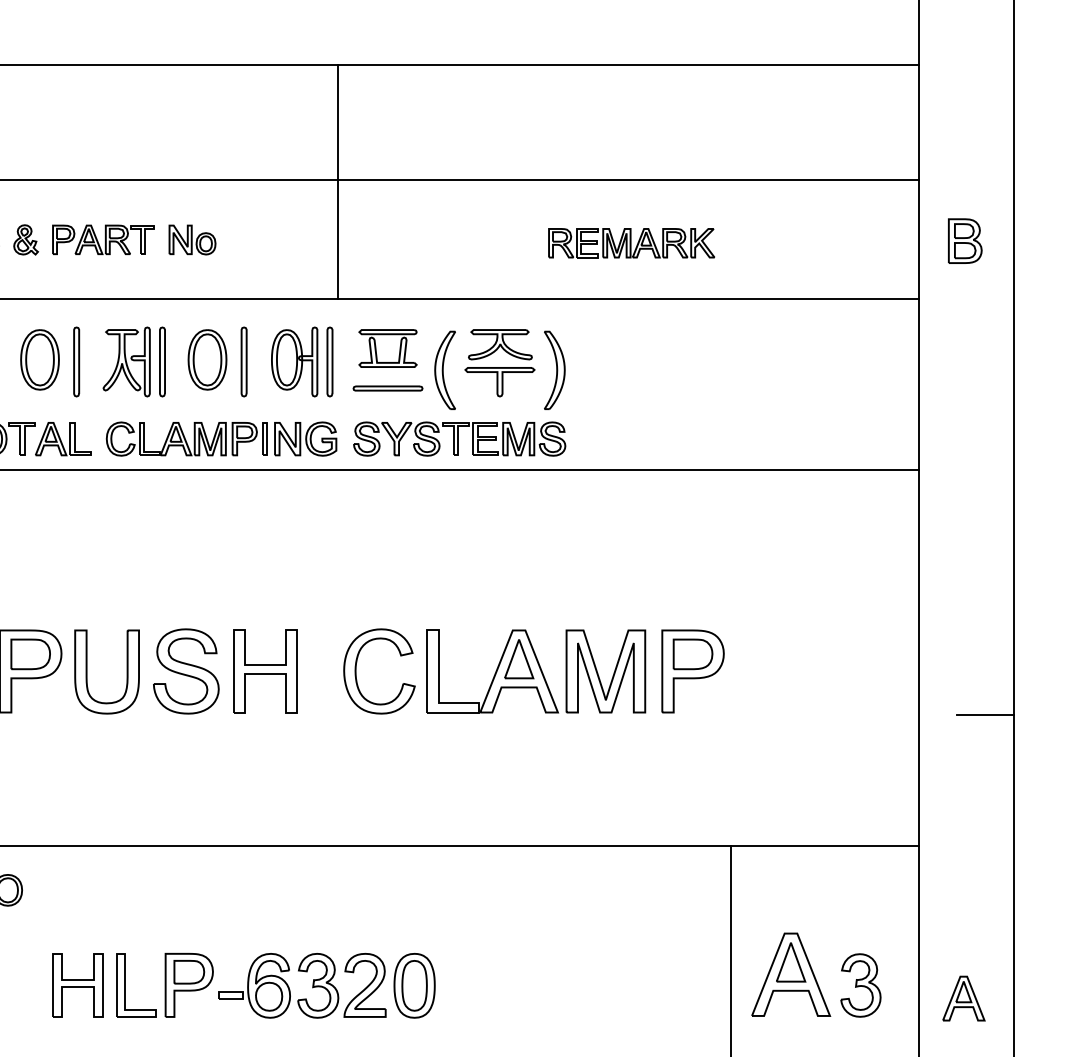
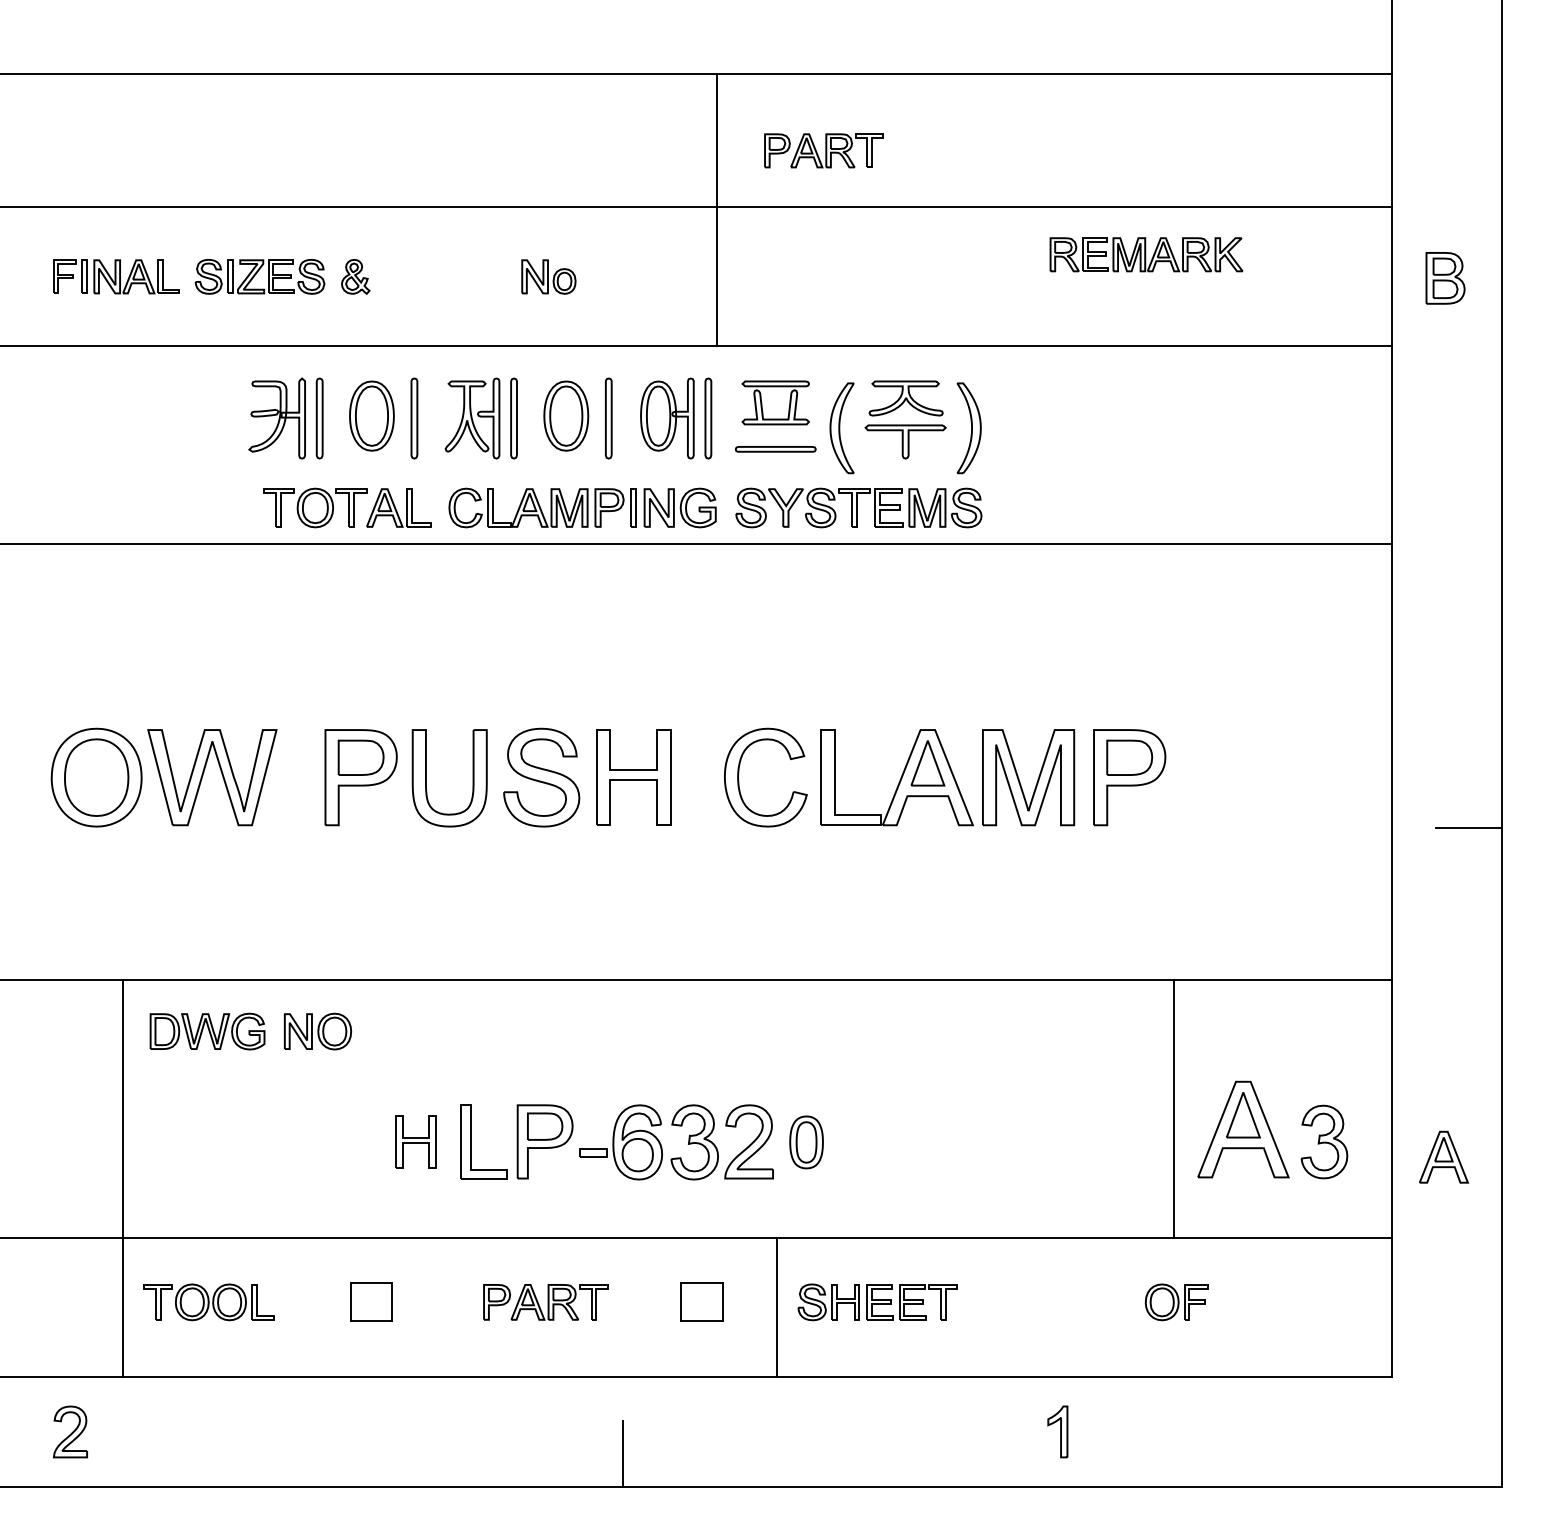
part: (103, 239) -> (823, 150), moved
part: (631, 243) -> (1146, 254), moved
part: (77, 985) -> (415, 1141), size x0.7
part: (414, 985) -> (806, 1142), size x0.7

